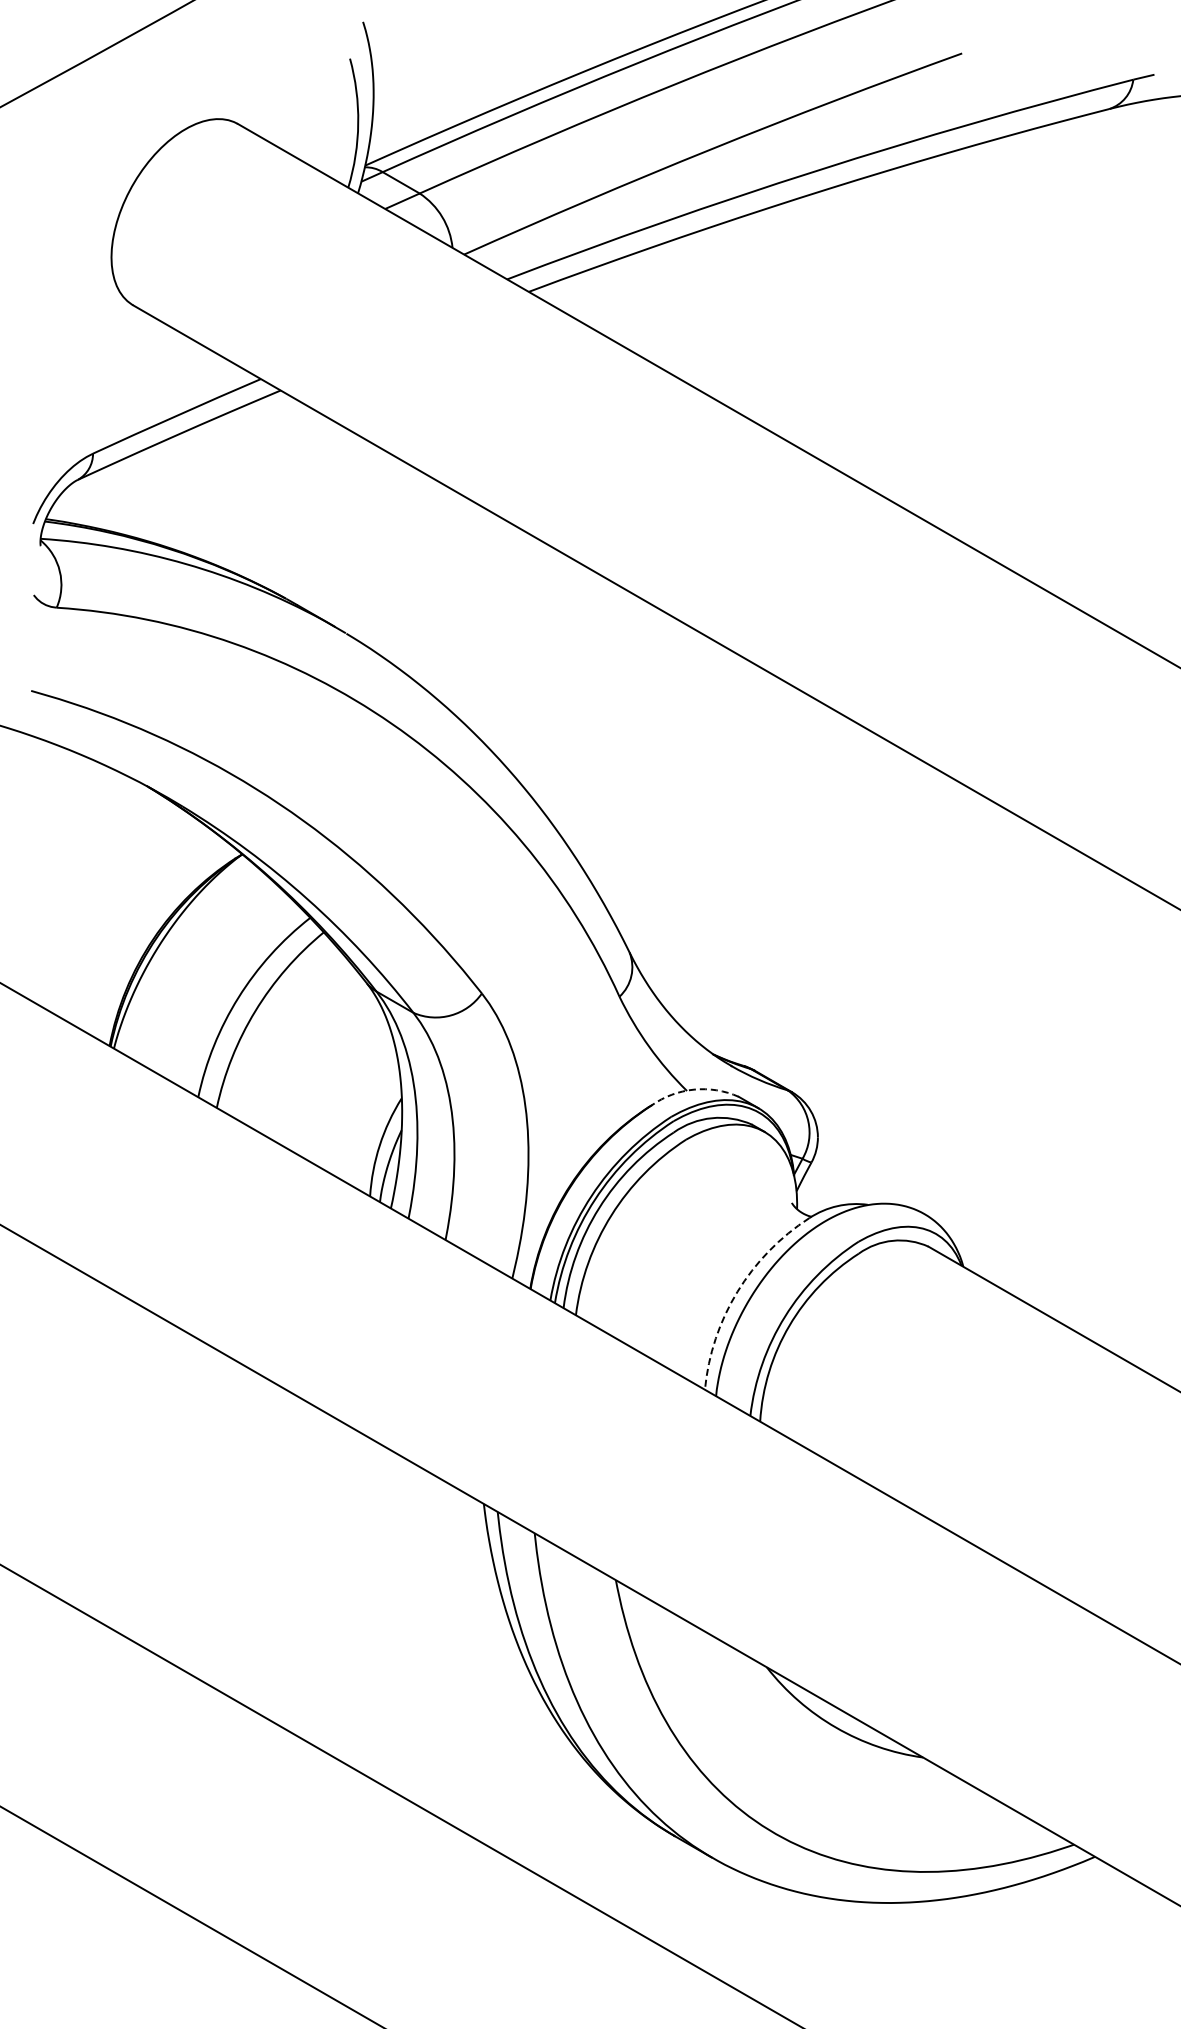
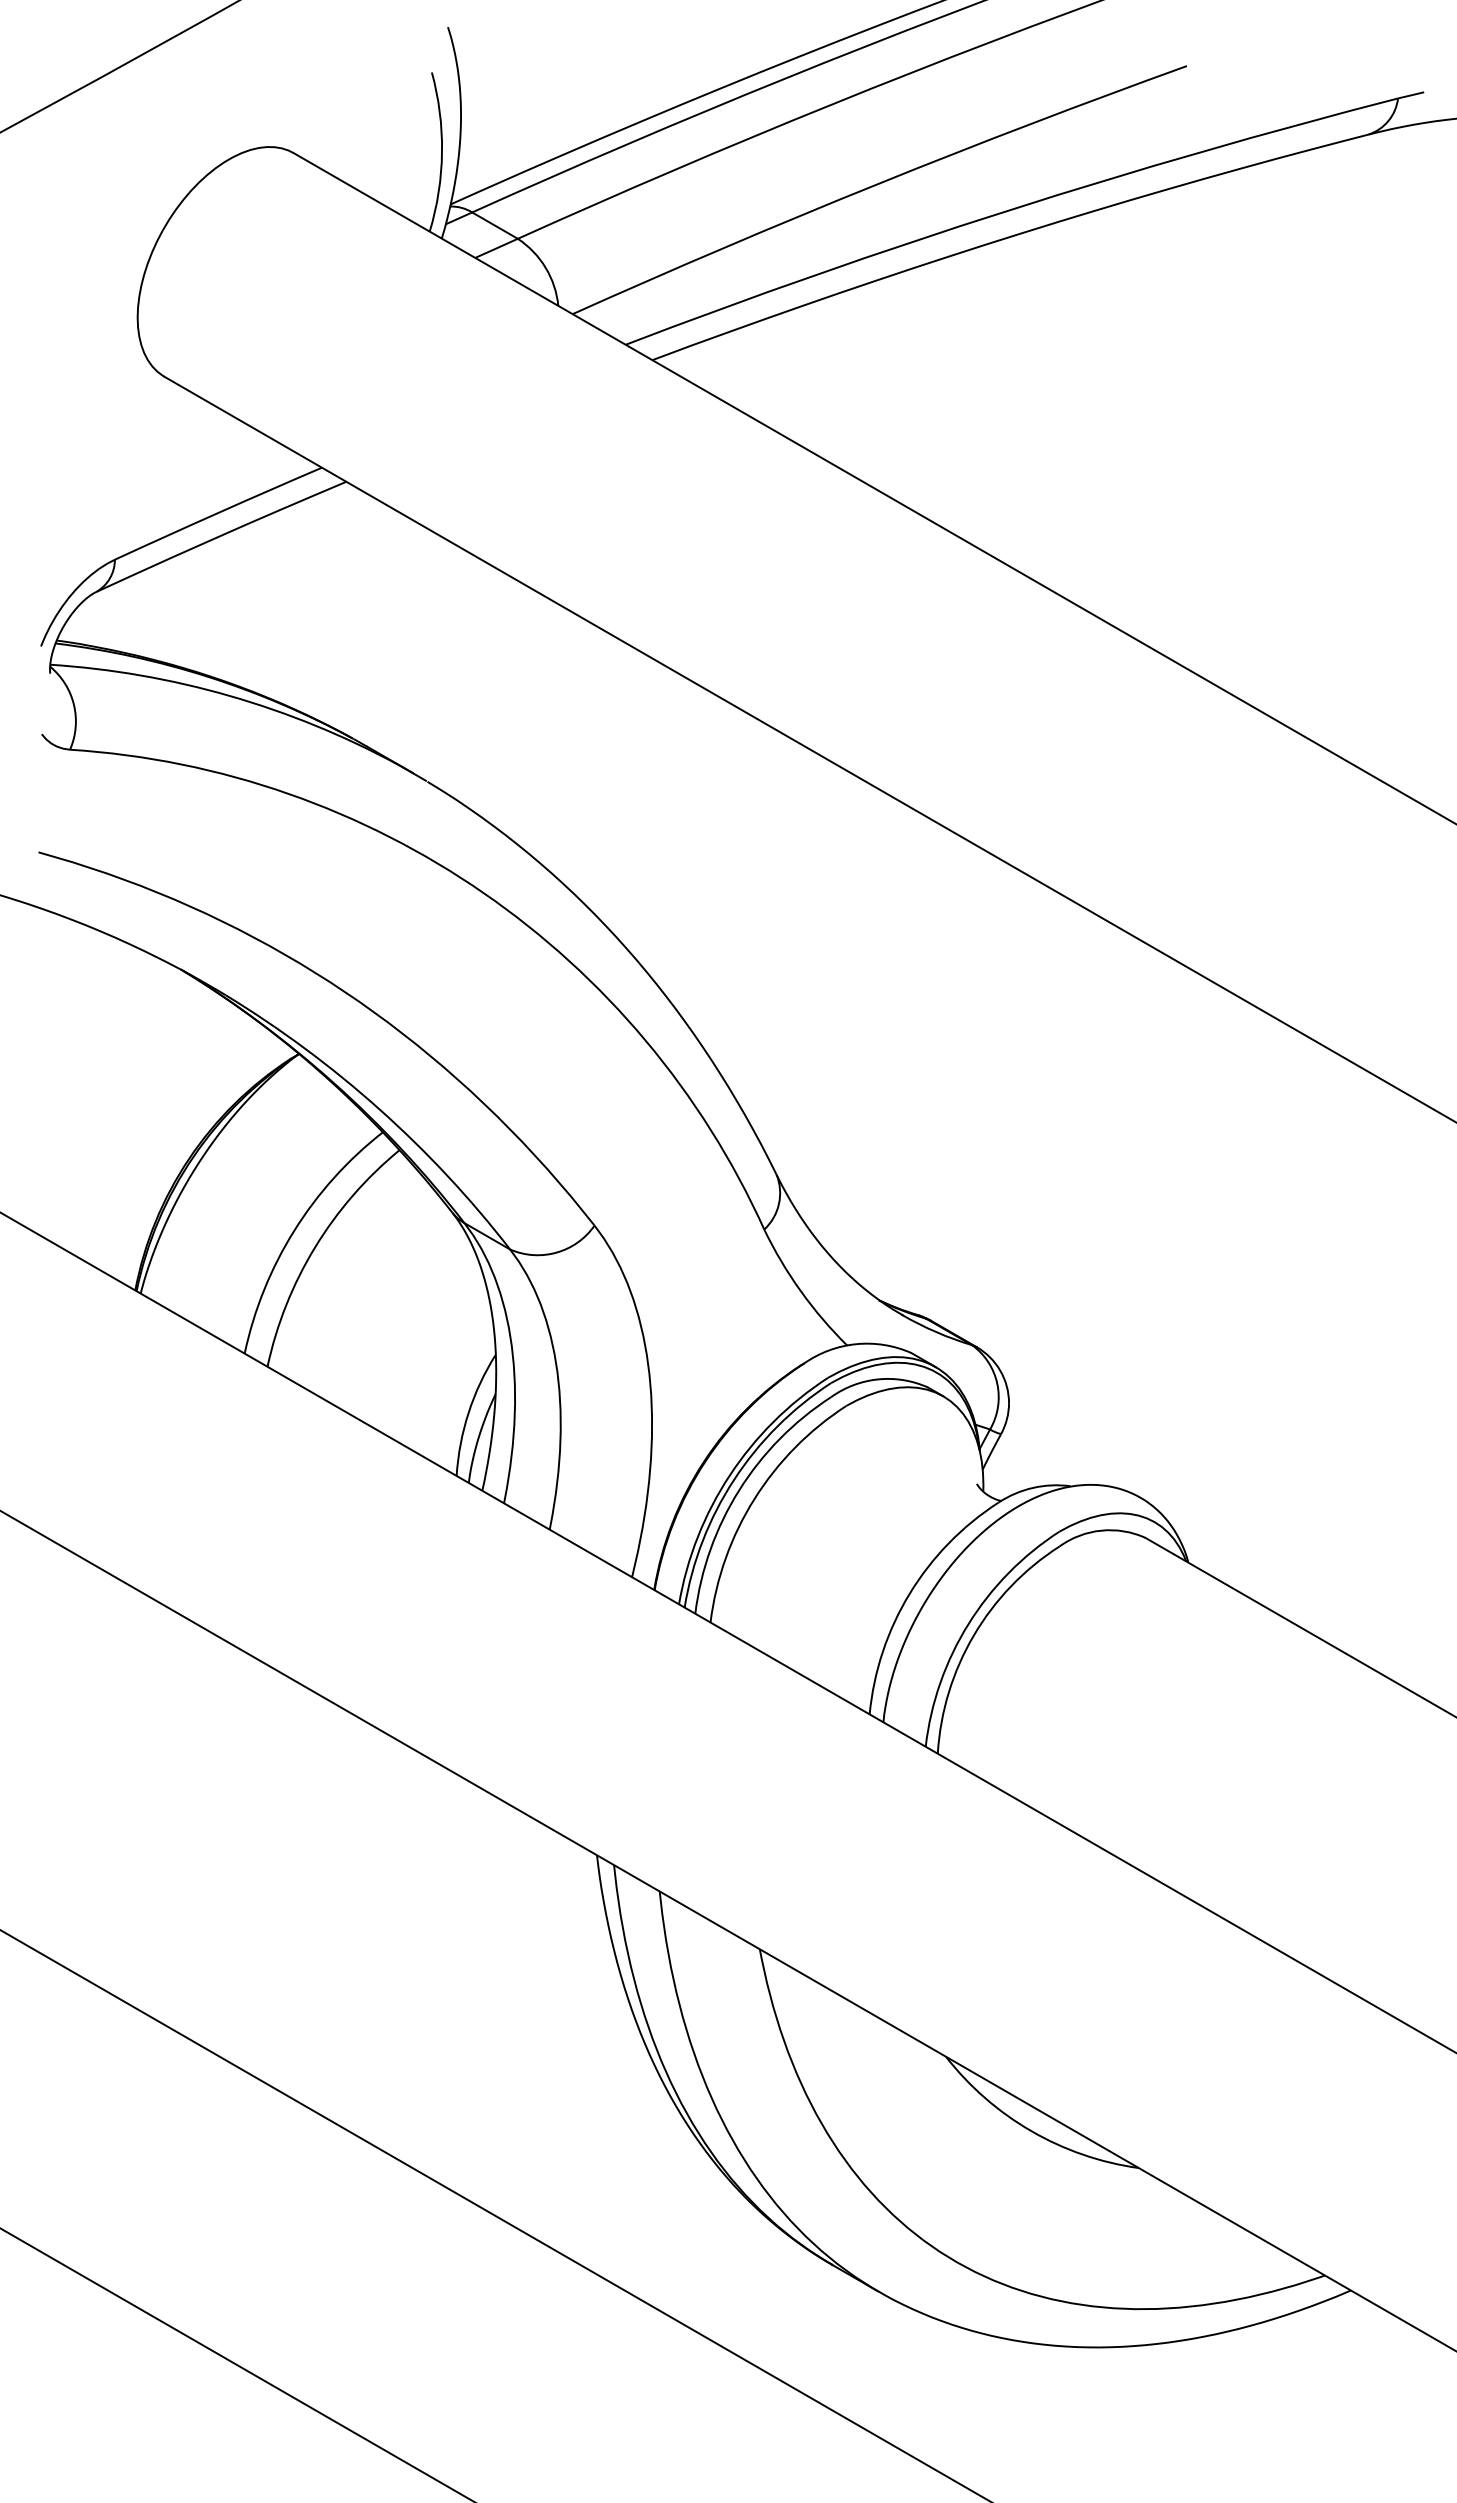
arc: (694, 1089) -> (856, 1344), dashed -> solid
arc: (737, 1291) -> (909, 1593), dashed -> solid

